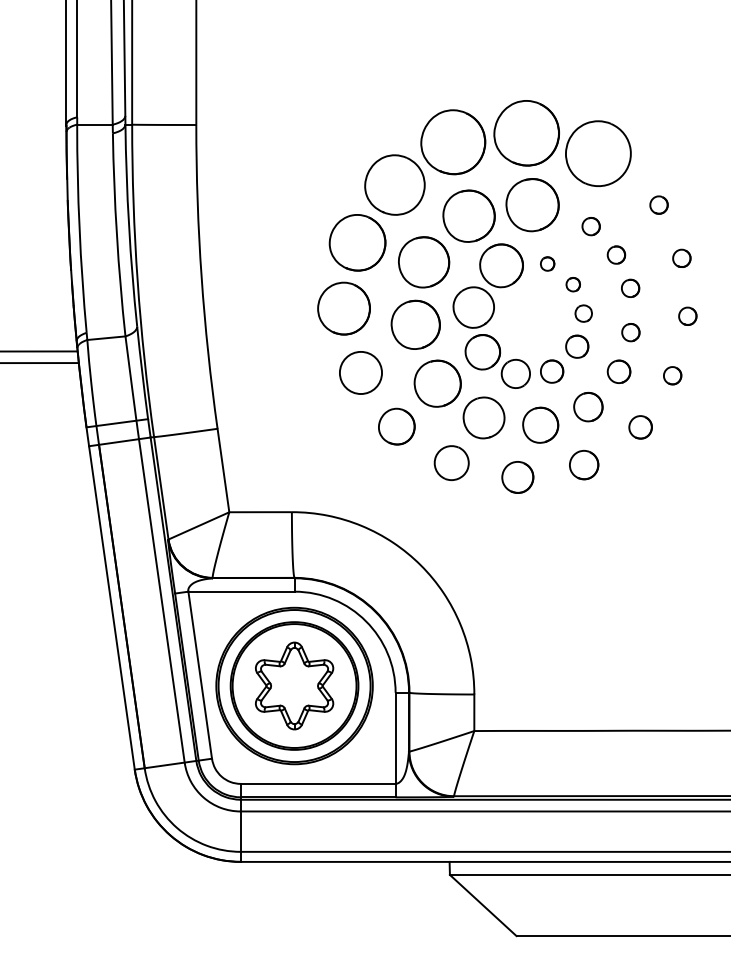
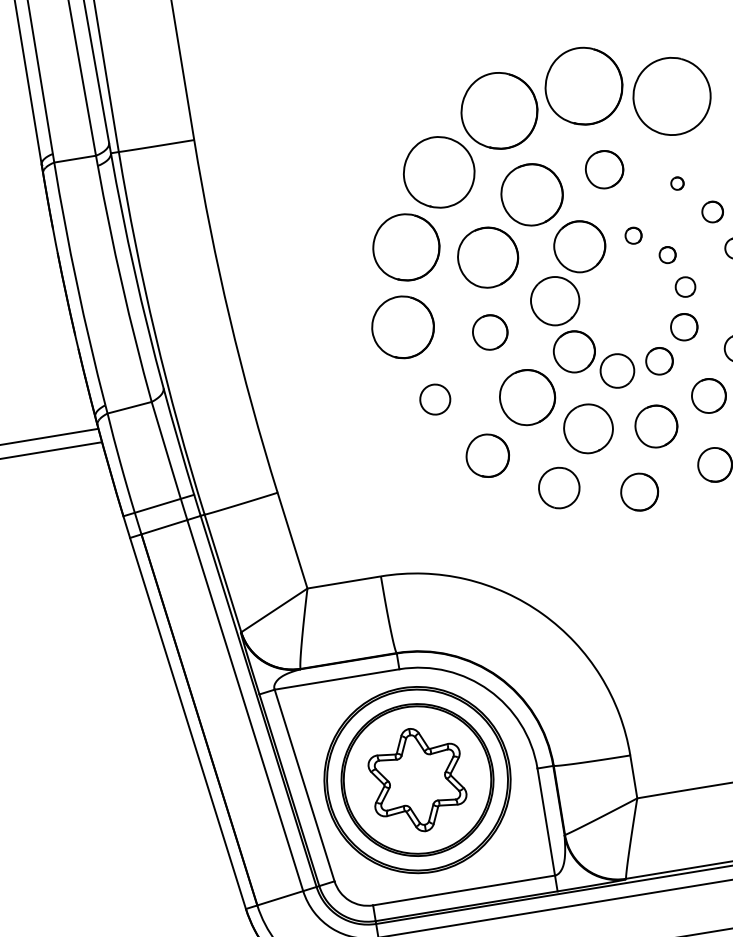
part: (532, 205) -> (604, 169), size x0.6
part: (590, 226) -> (676, 183), size x0.6
part: (415, 324) -> (490, 332), size x0.6
circle: (360, 372) -> (434, 399), size x0.6

